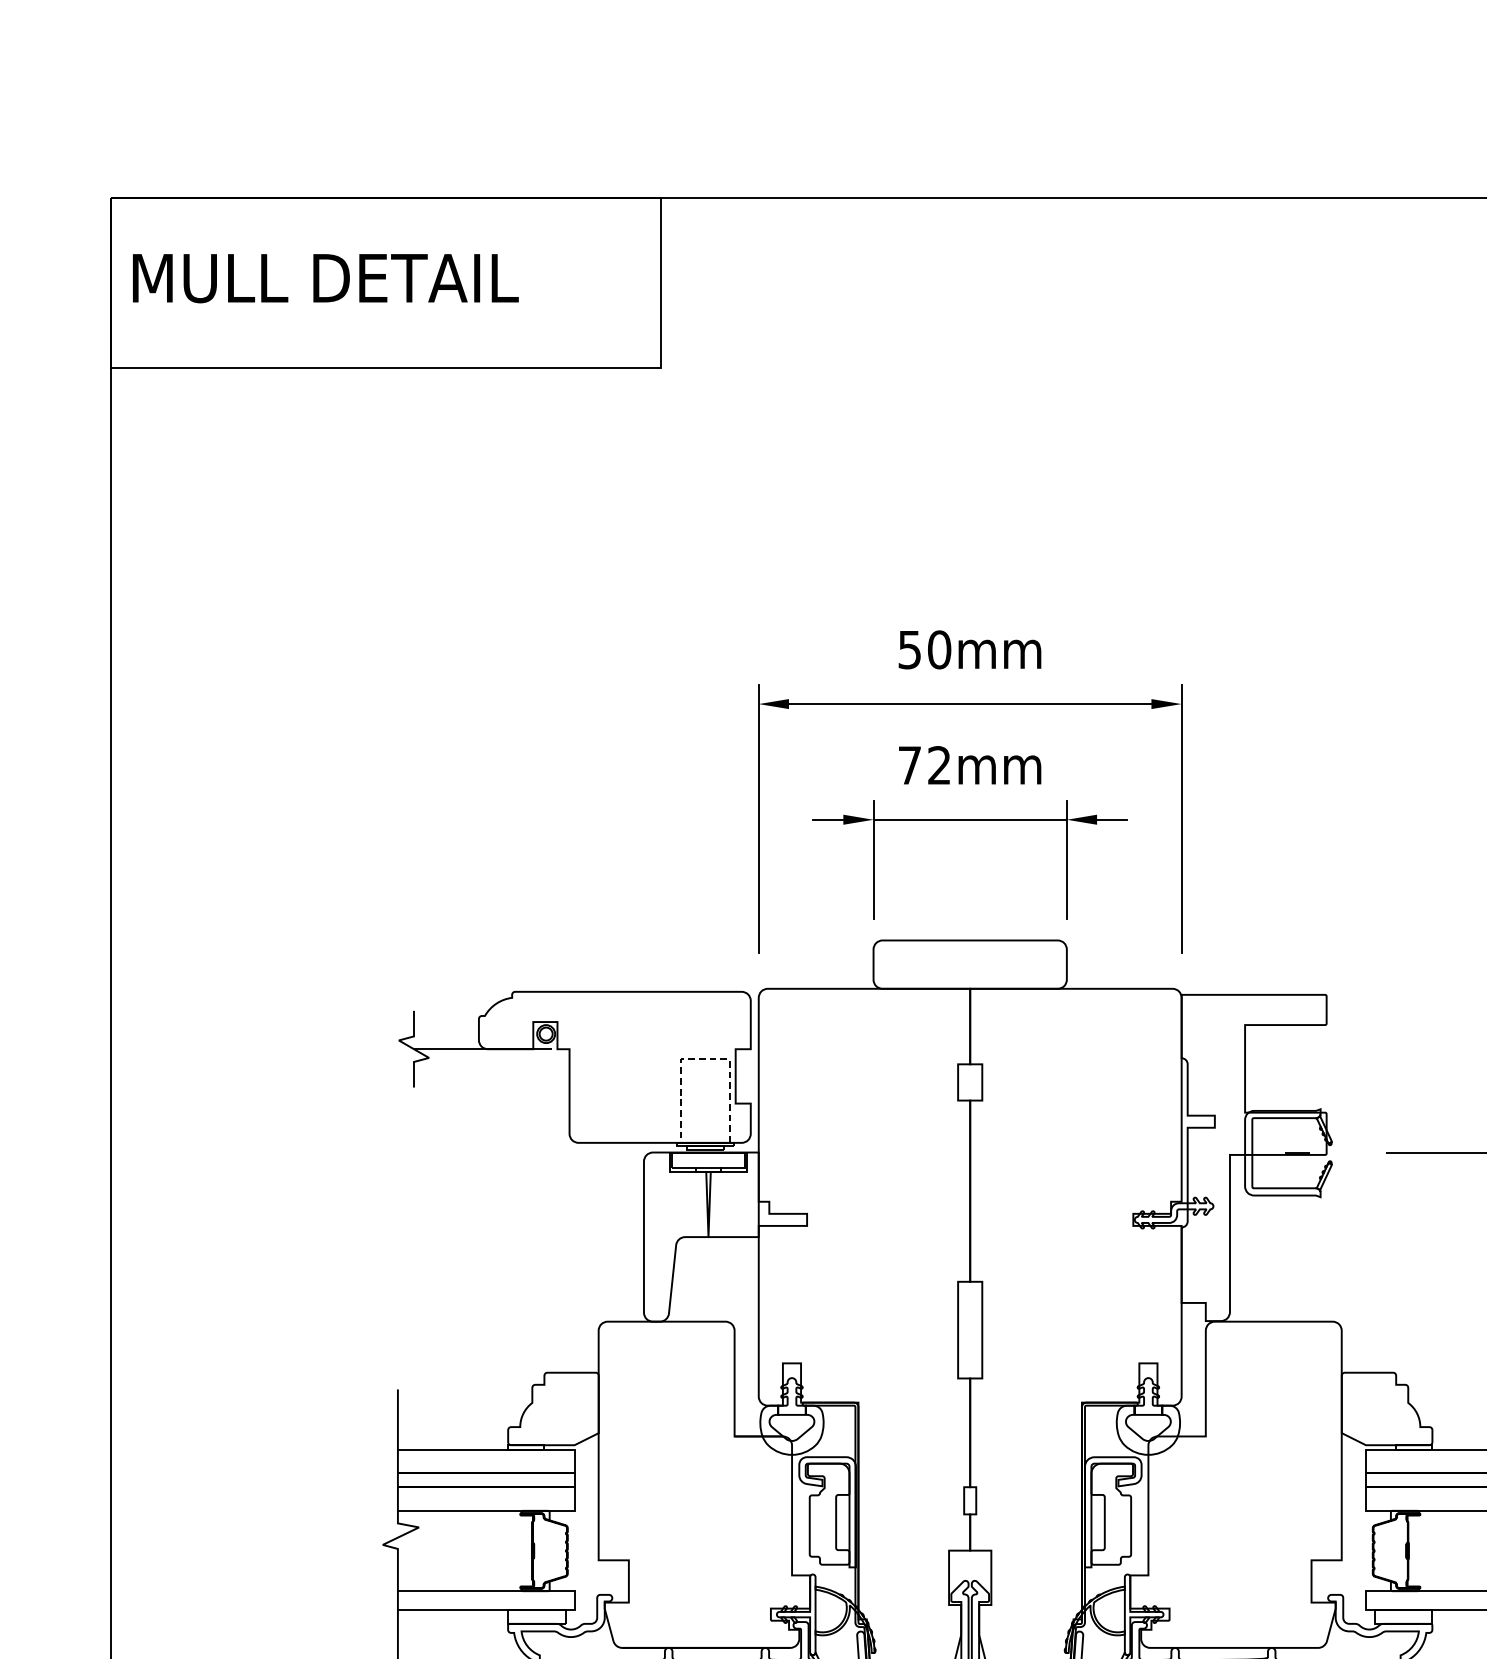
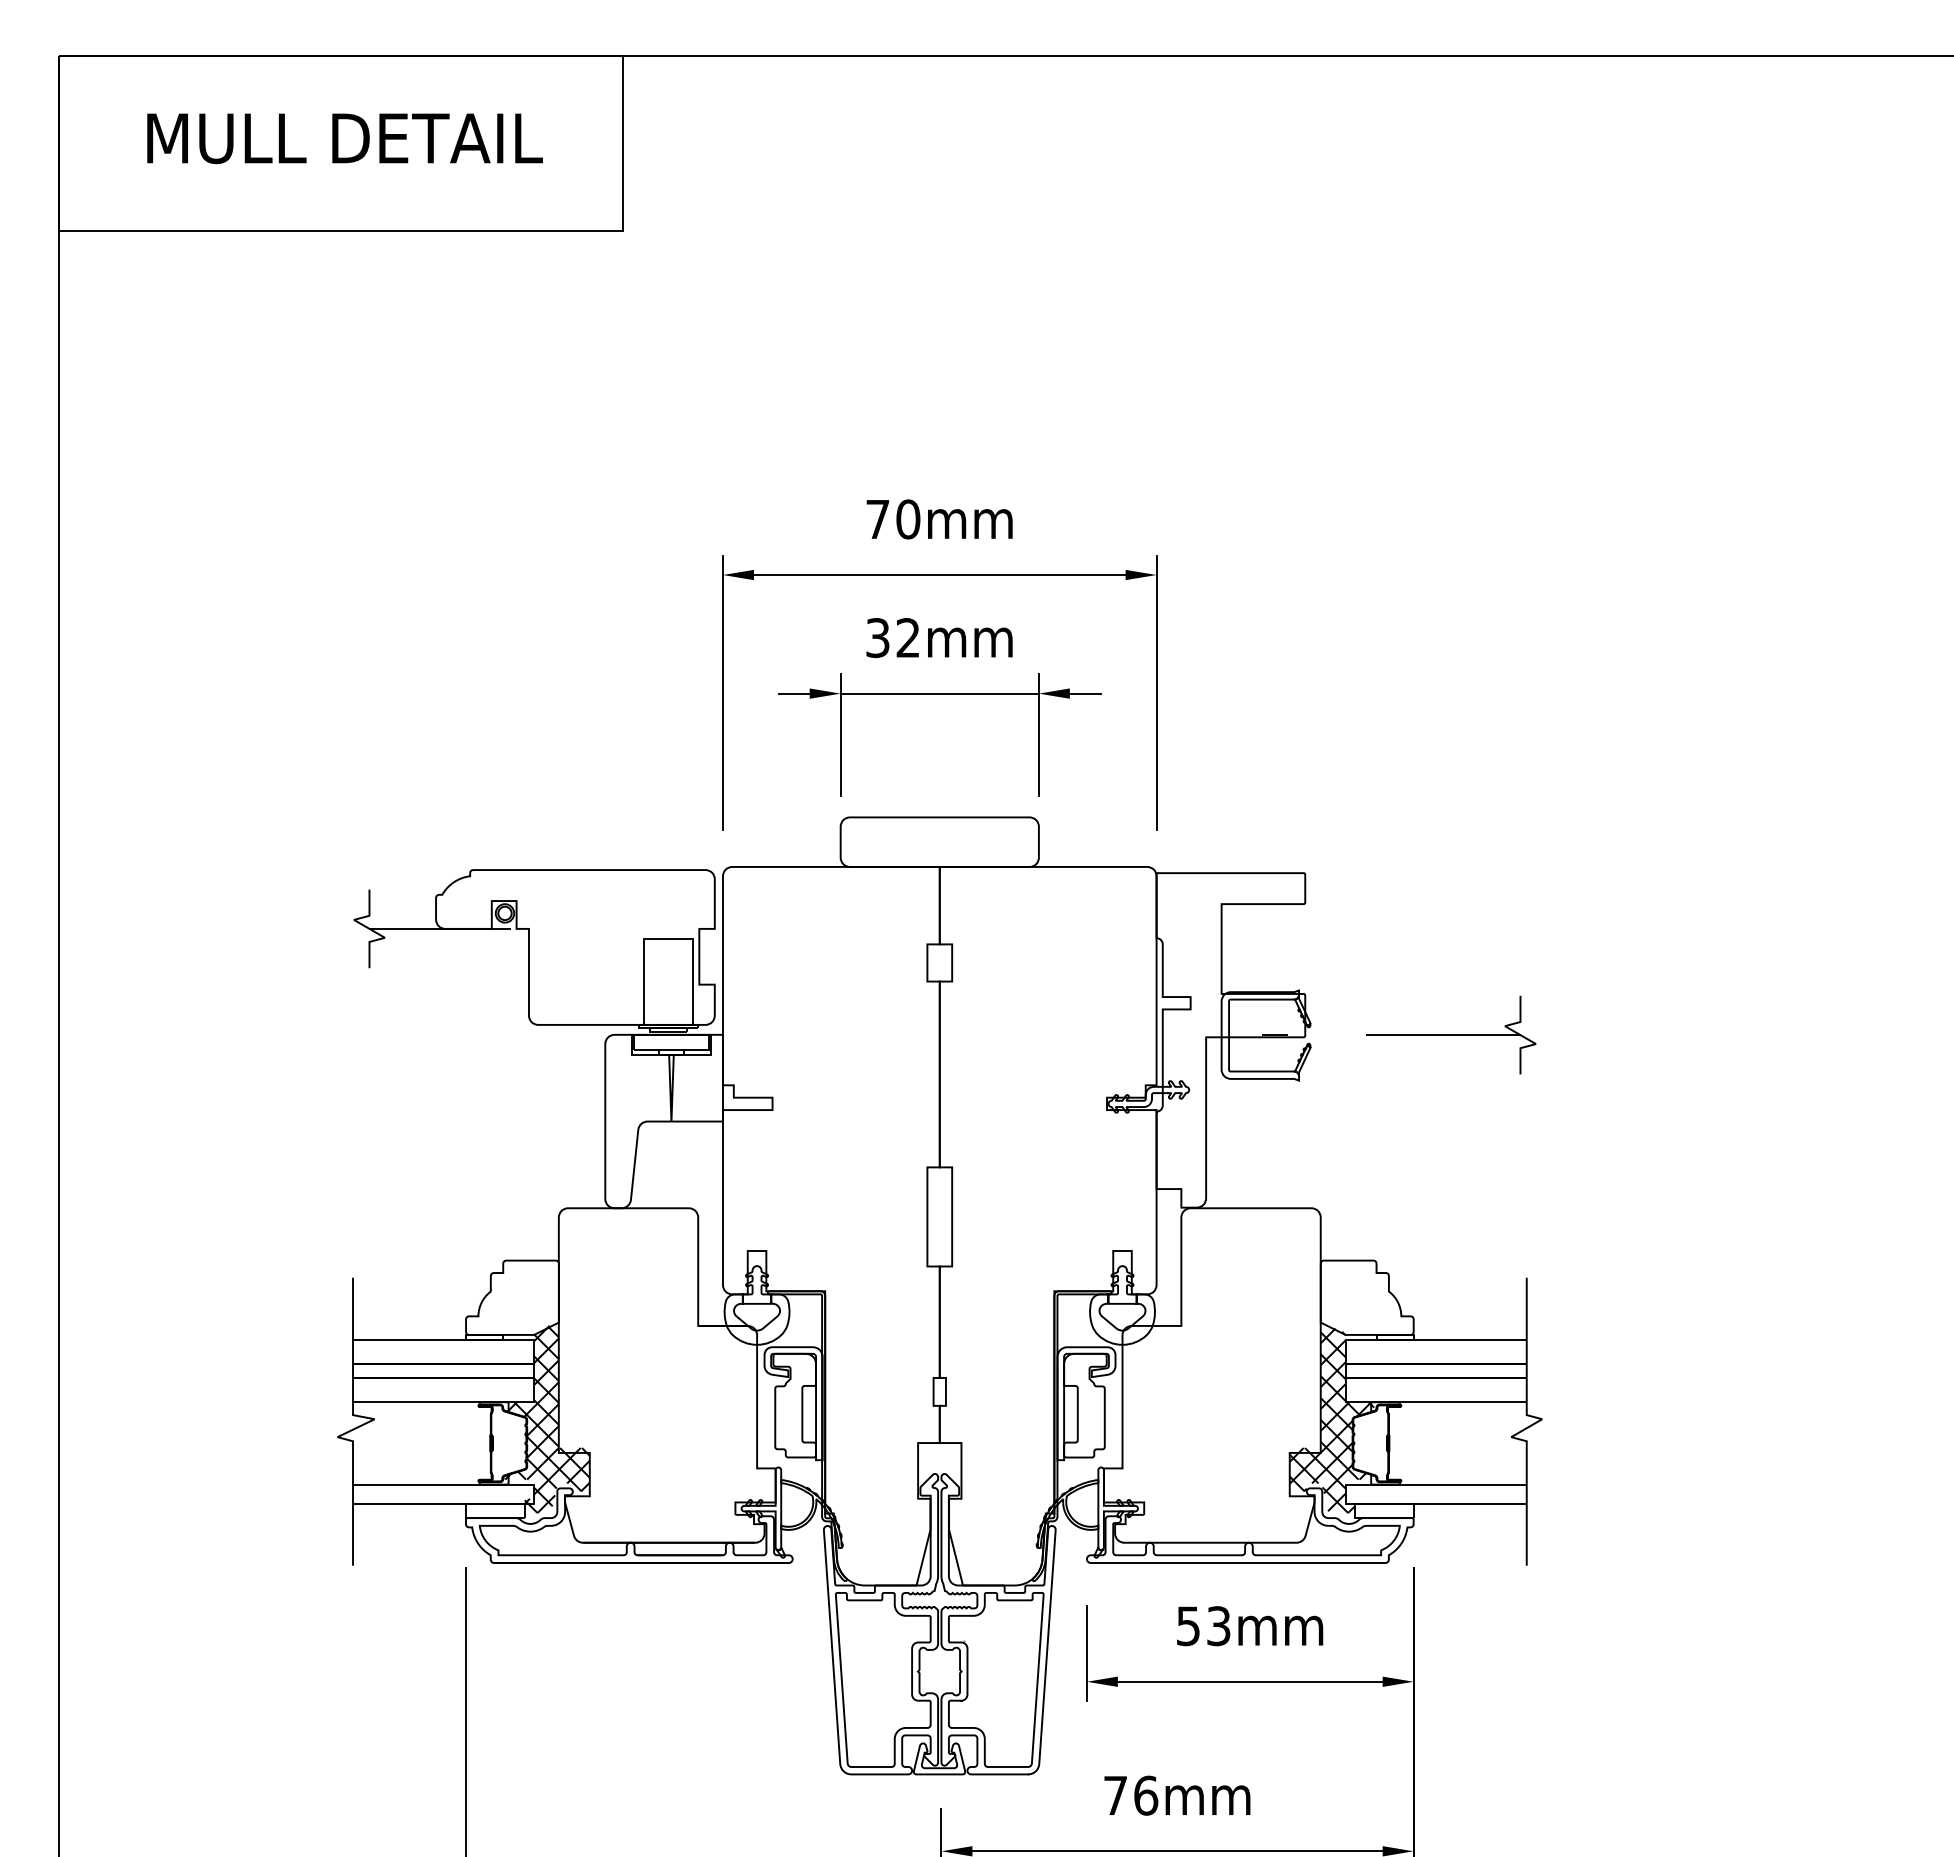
text: (325, 278) -> (344, 138), moved
text: (909, 649) -> (877, 519), 50mm -> 70mm
text: (909, 765) -> (877, 638), 72mm -> 32mm
line: (705, 1059) -> (668, 939), dashed -> solid
hatch: (1352, 1525) -> (1331, 1417), added
hatch: (586, 1527) -> (546, 1419), added

